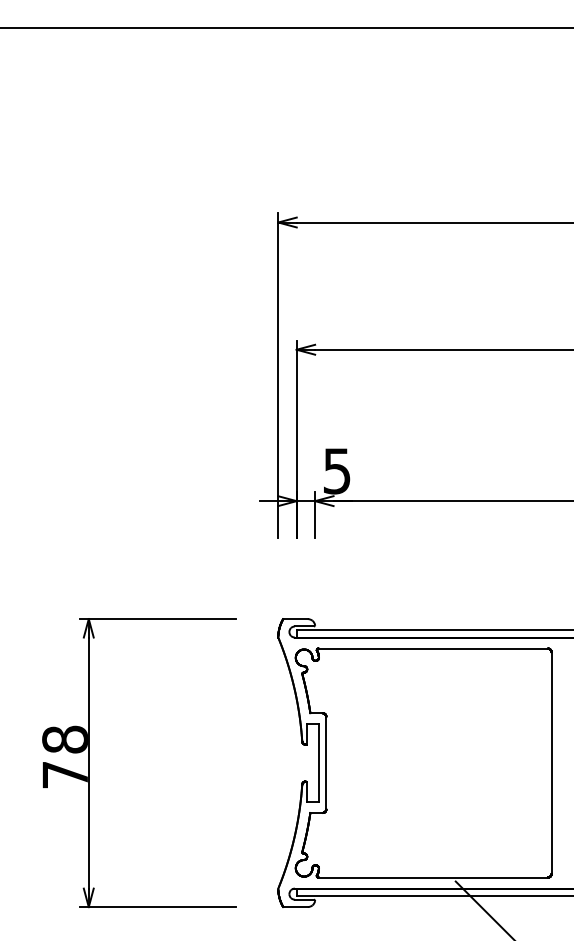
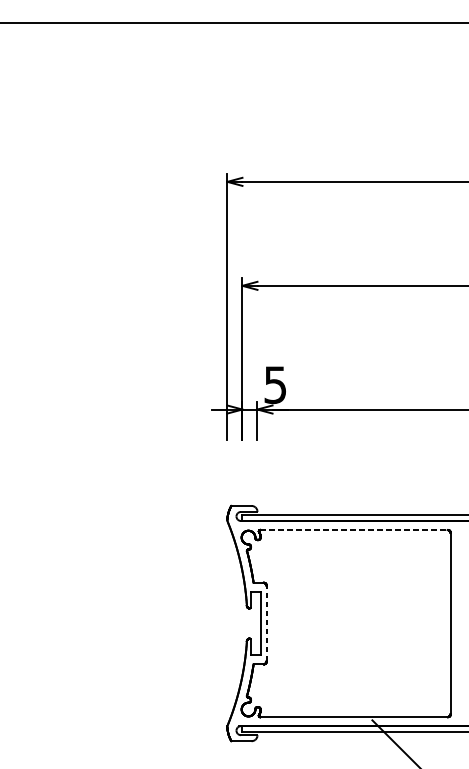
line: (433, 648) -> (354, 529), solid -> dashed
line: (326, 762) -> (266, 623), solid -> dashed
part: (89, 763) -> (73, 623), removed

